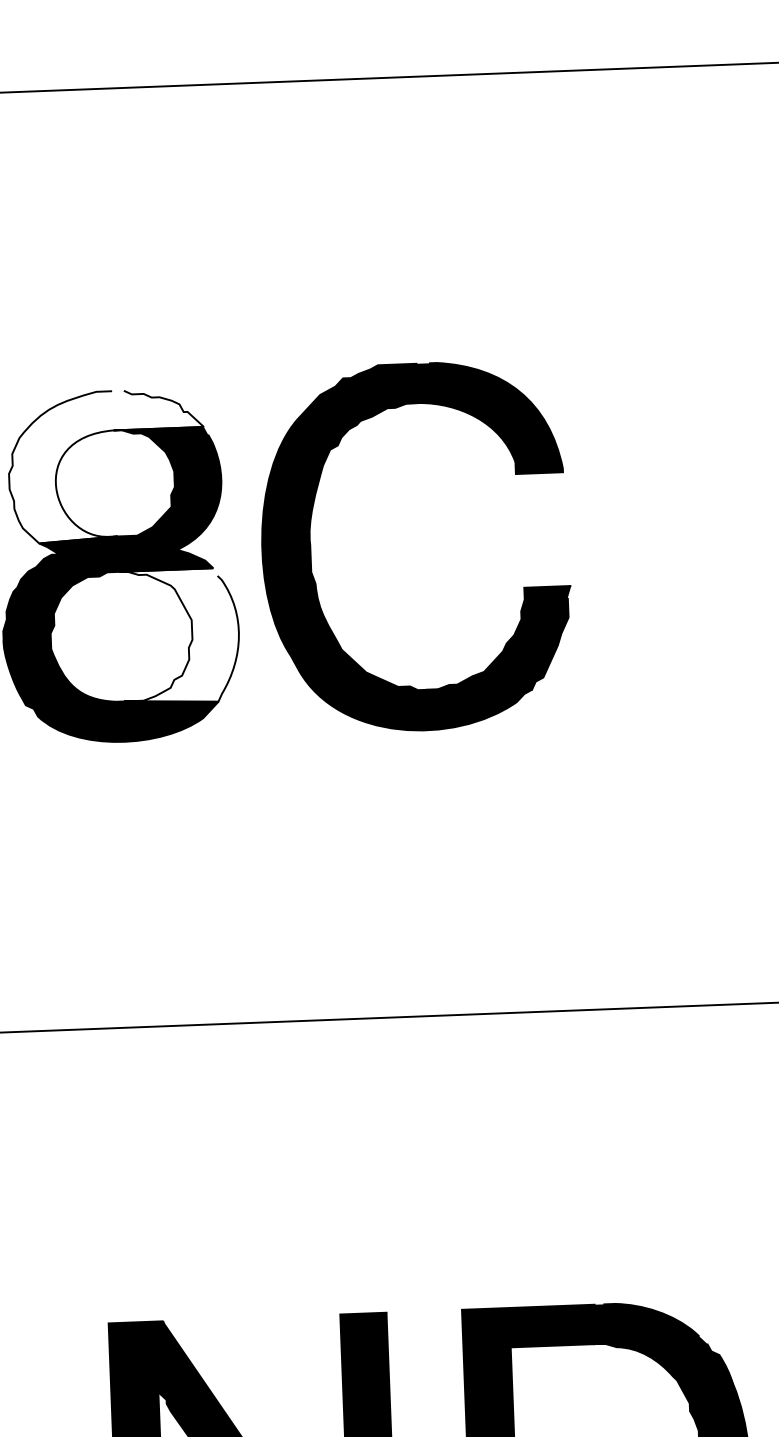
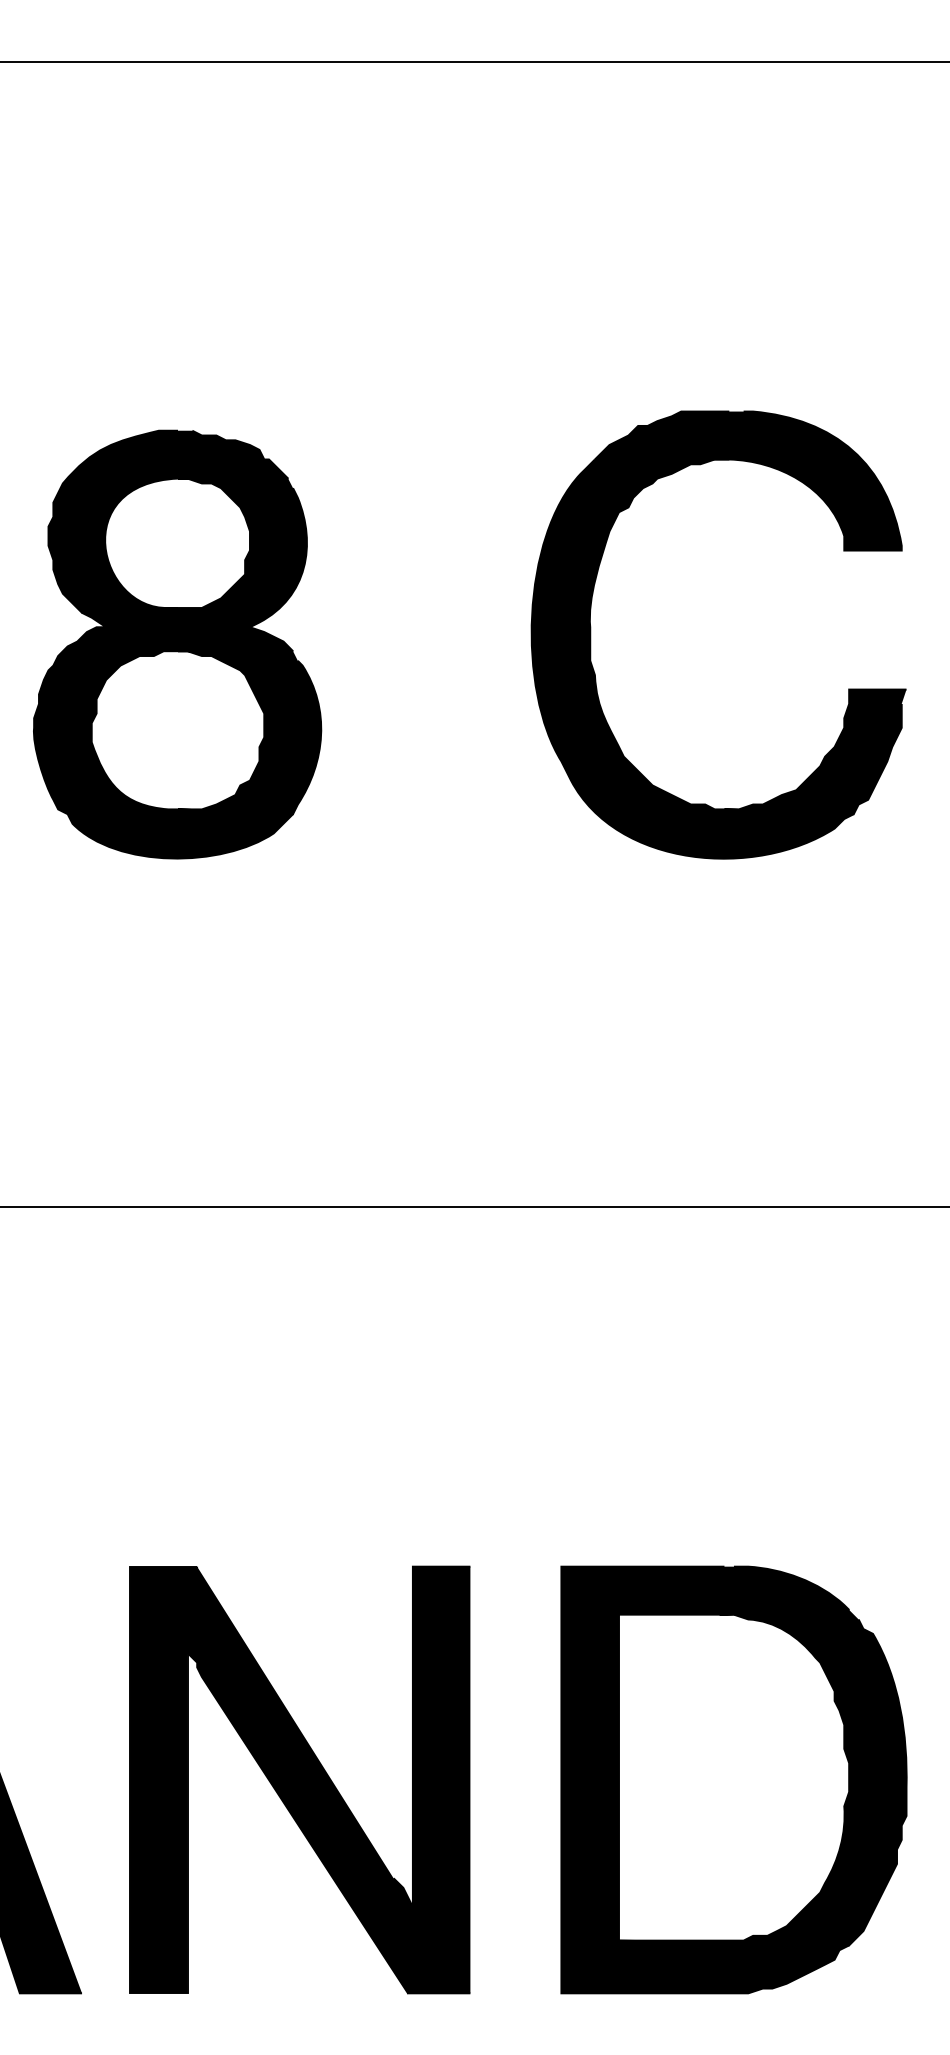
fill: (107, 465) -> (168, 521), added
part: (311, 550) -> (591, 634), moved
fill: (180, 636) -> (249, 732), added

